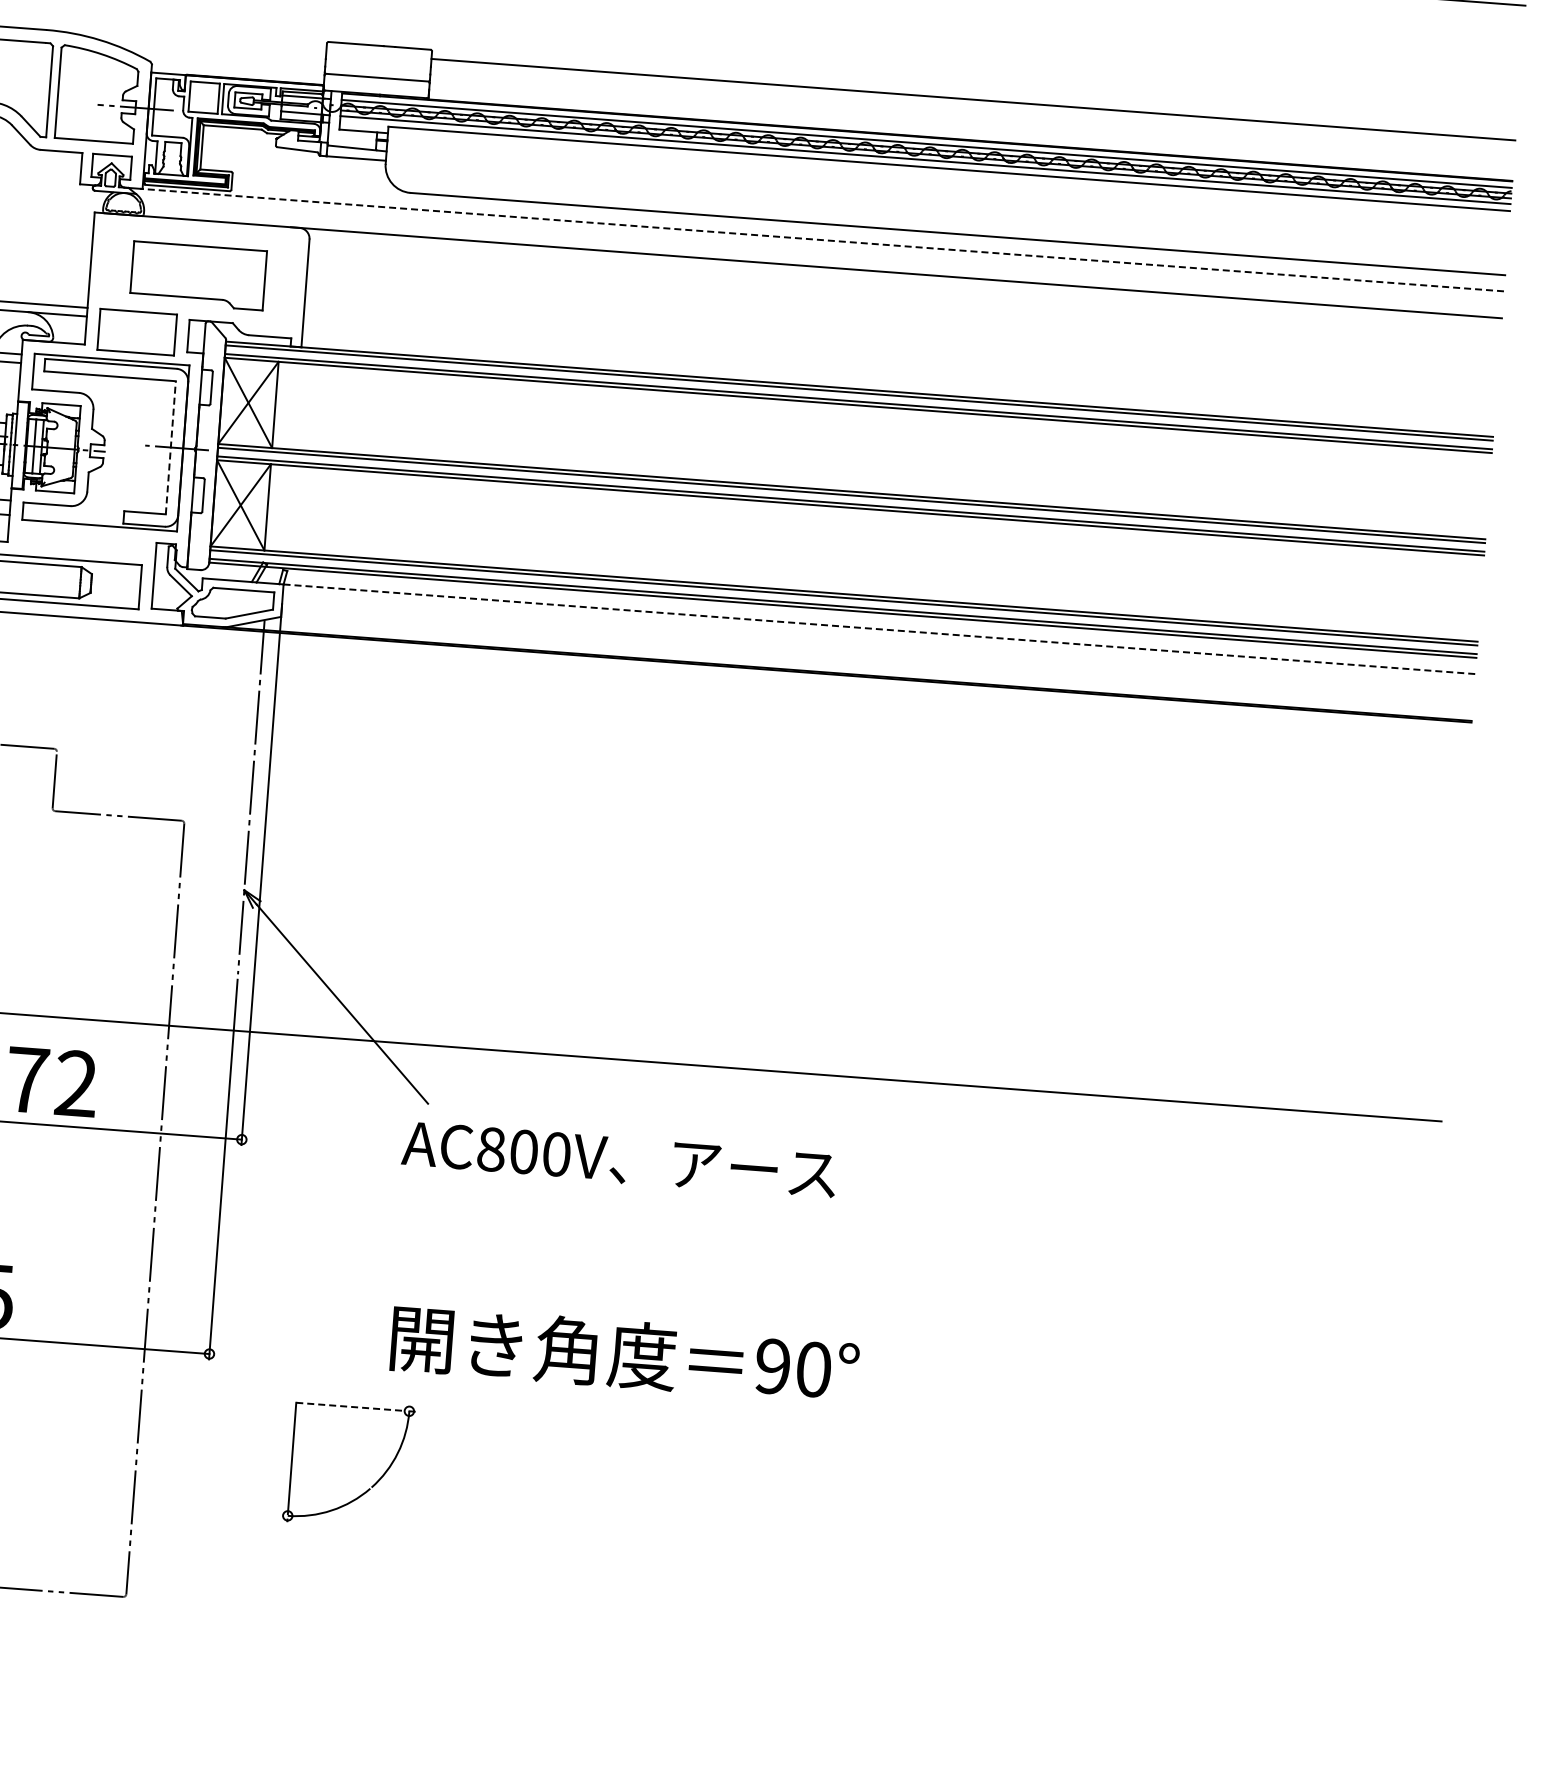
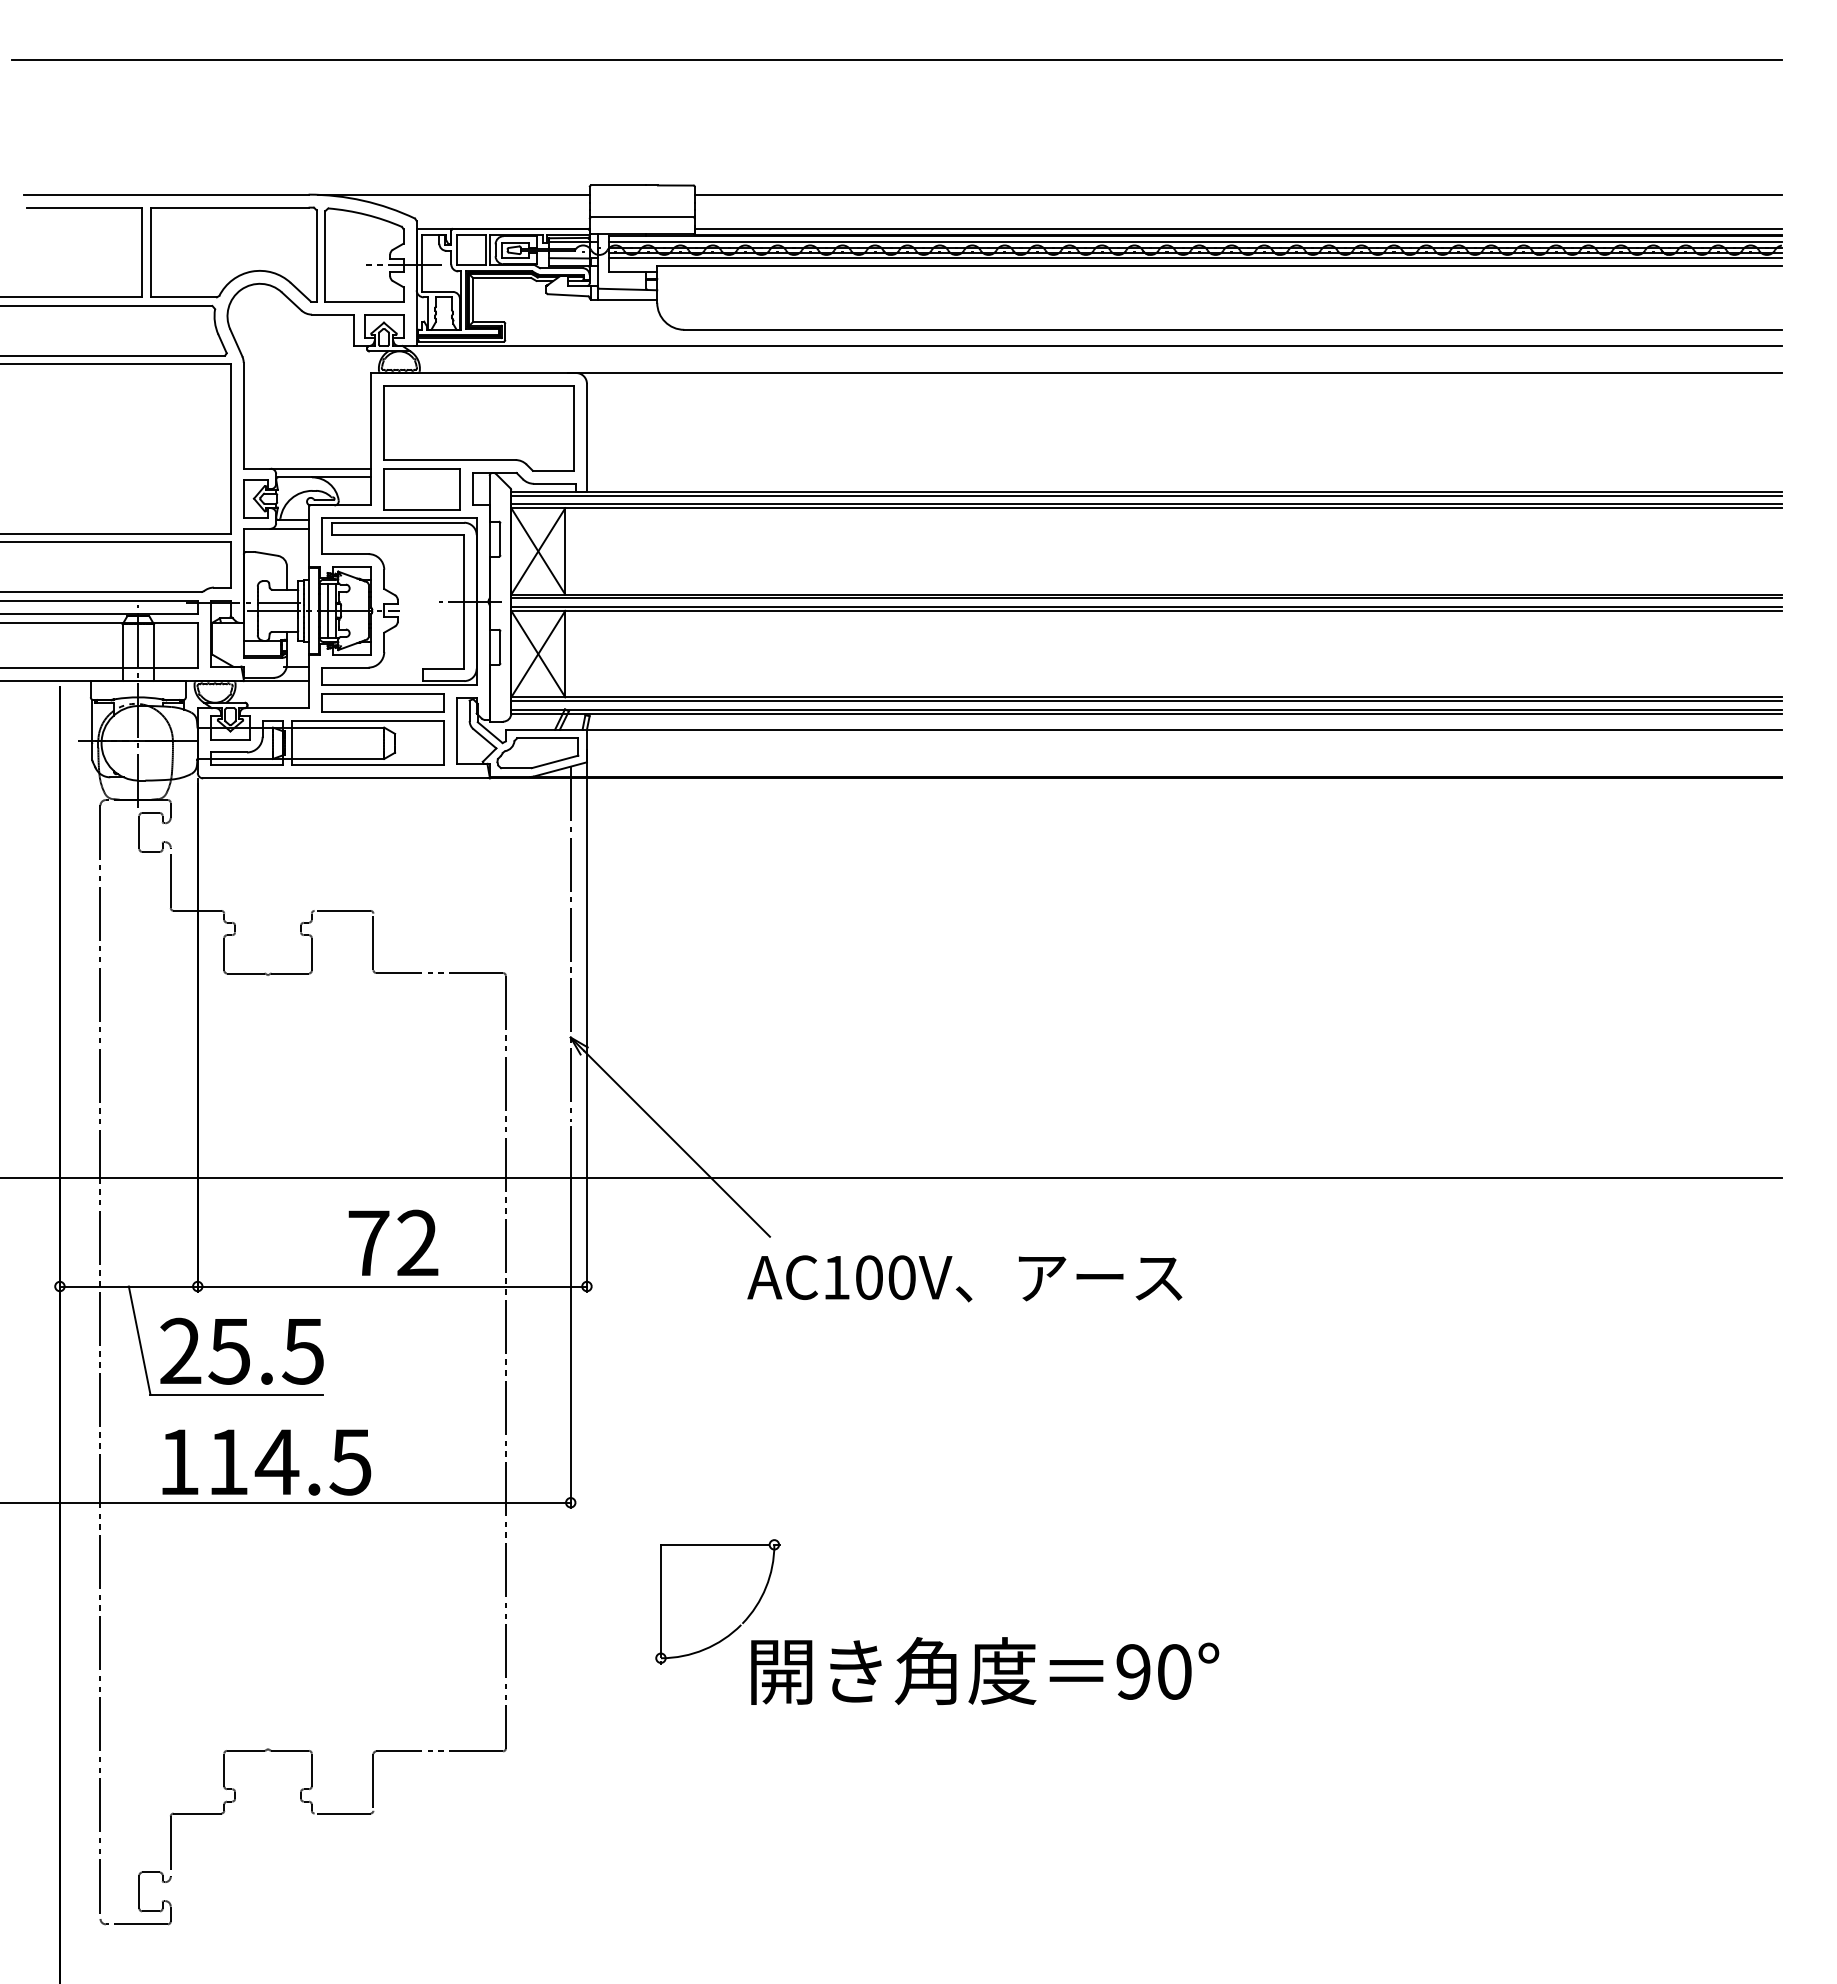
line: (190, 40) -> (453, 194), added
line: (970, 134) -> (1238, 229), added
line: (821, 240) -> (1097, 346), dashed -> solid
part: (198, 275) -> (478, 428), size x1.43
line: (171, 447) -> (464, 601), dashed -> solid
part: (81, 541) -> (382, 702), added
line: (878, 628) -> (1183, 729), dashed -> solid
text: (491, 1149) -> (836, 1277), AC800V -> AC100V
text: (625, 1353) -> (985, 1670), moved
line: (350, 1406) -> (715, 1544), dashed -> solid

